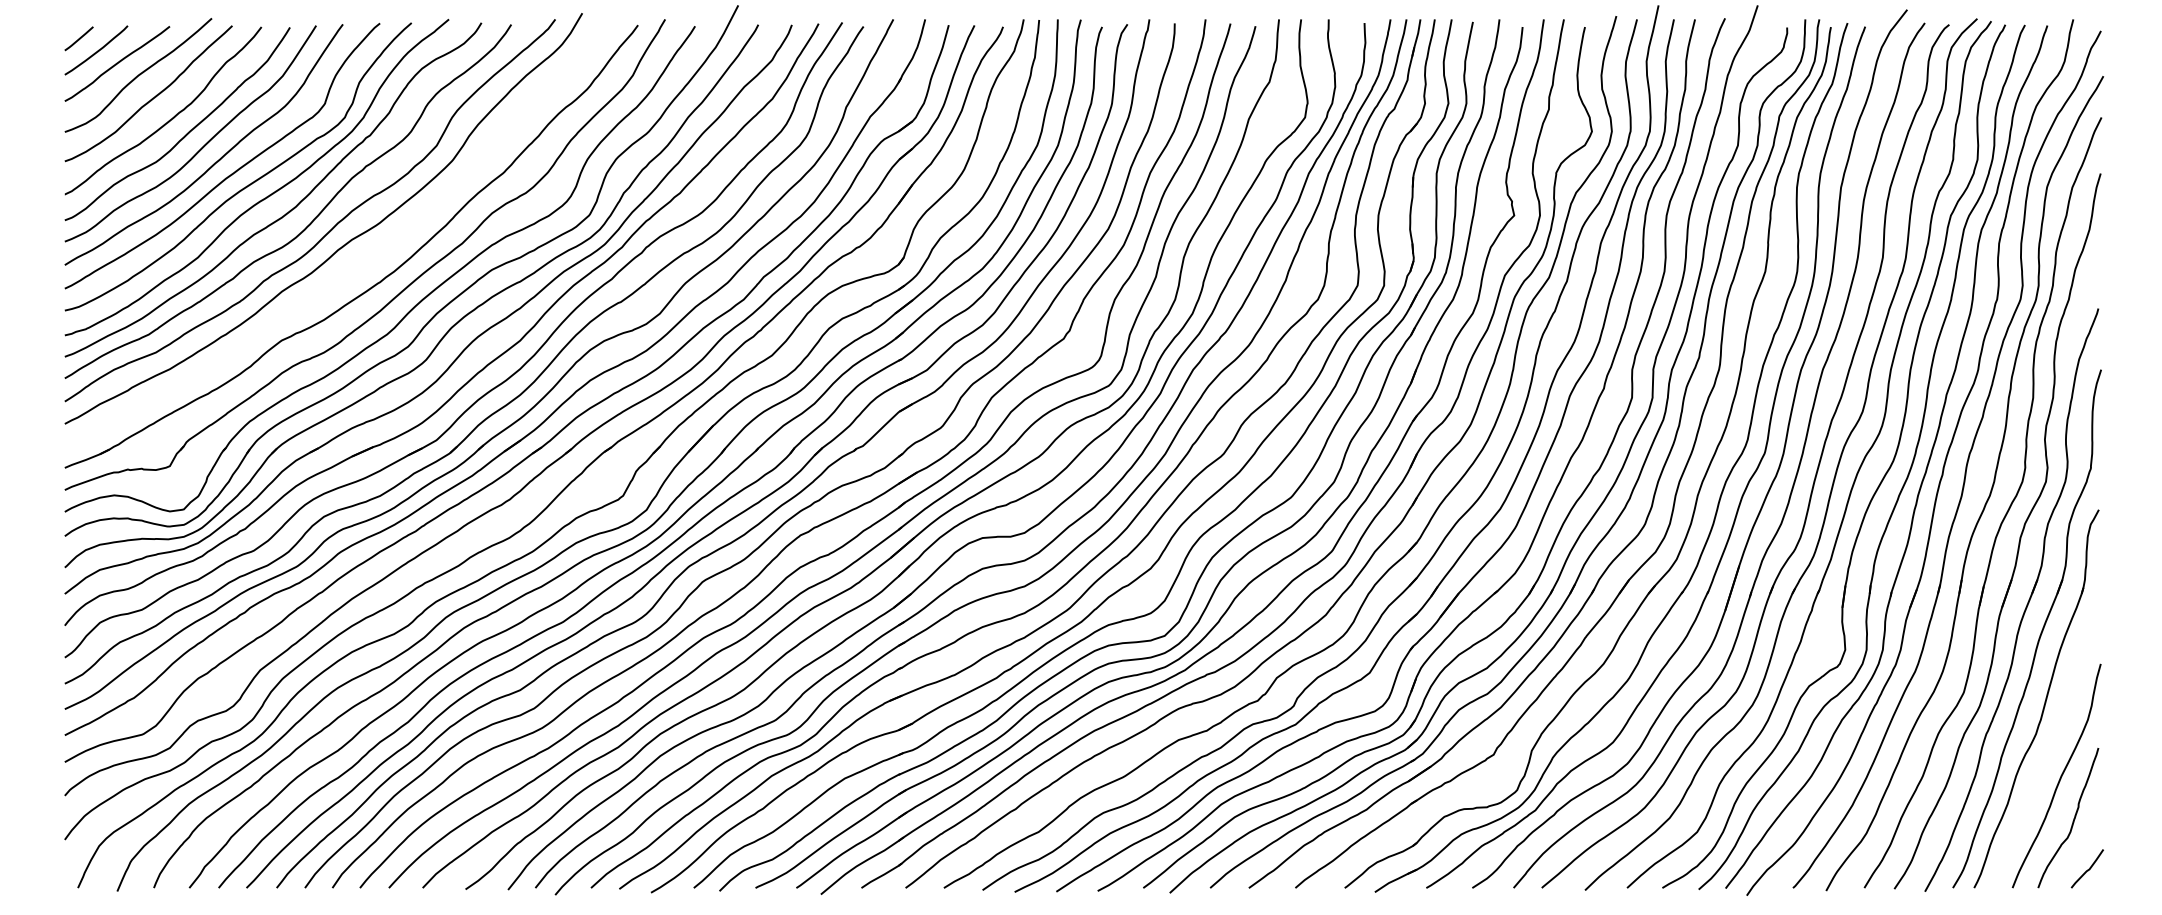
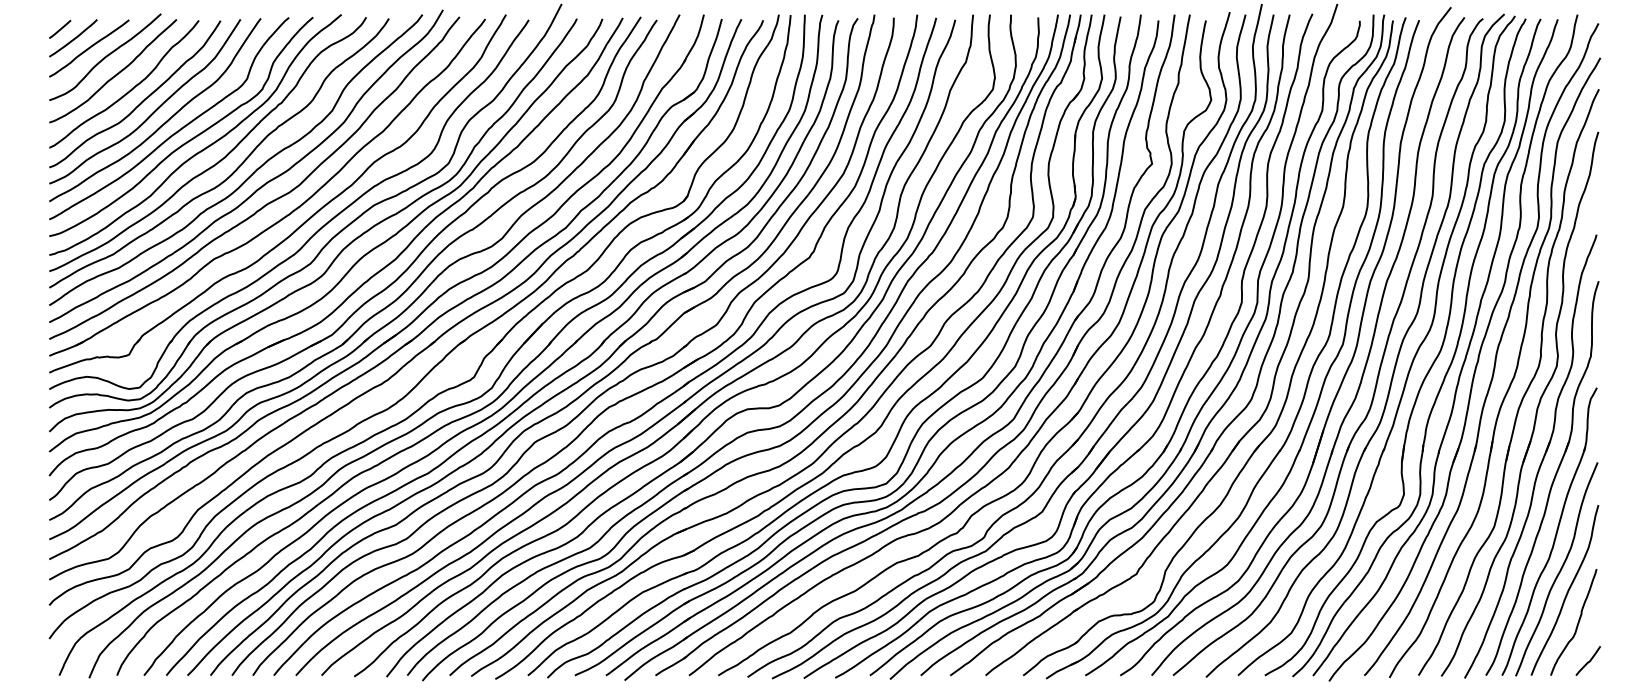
curve: (354, 265) -> (269, 201), added
curve: (2049, 750) -> (1559, 570), added

